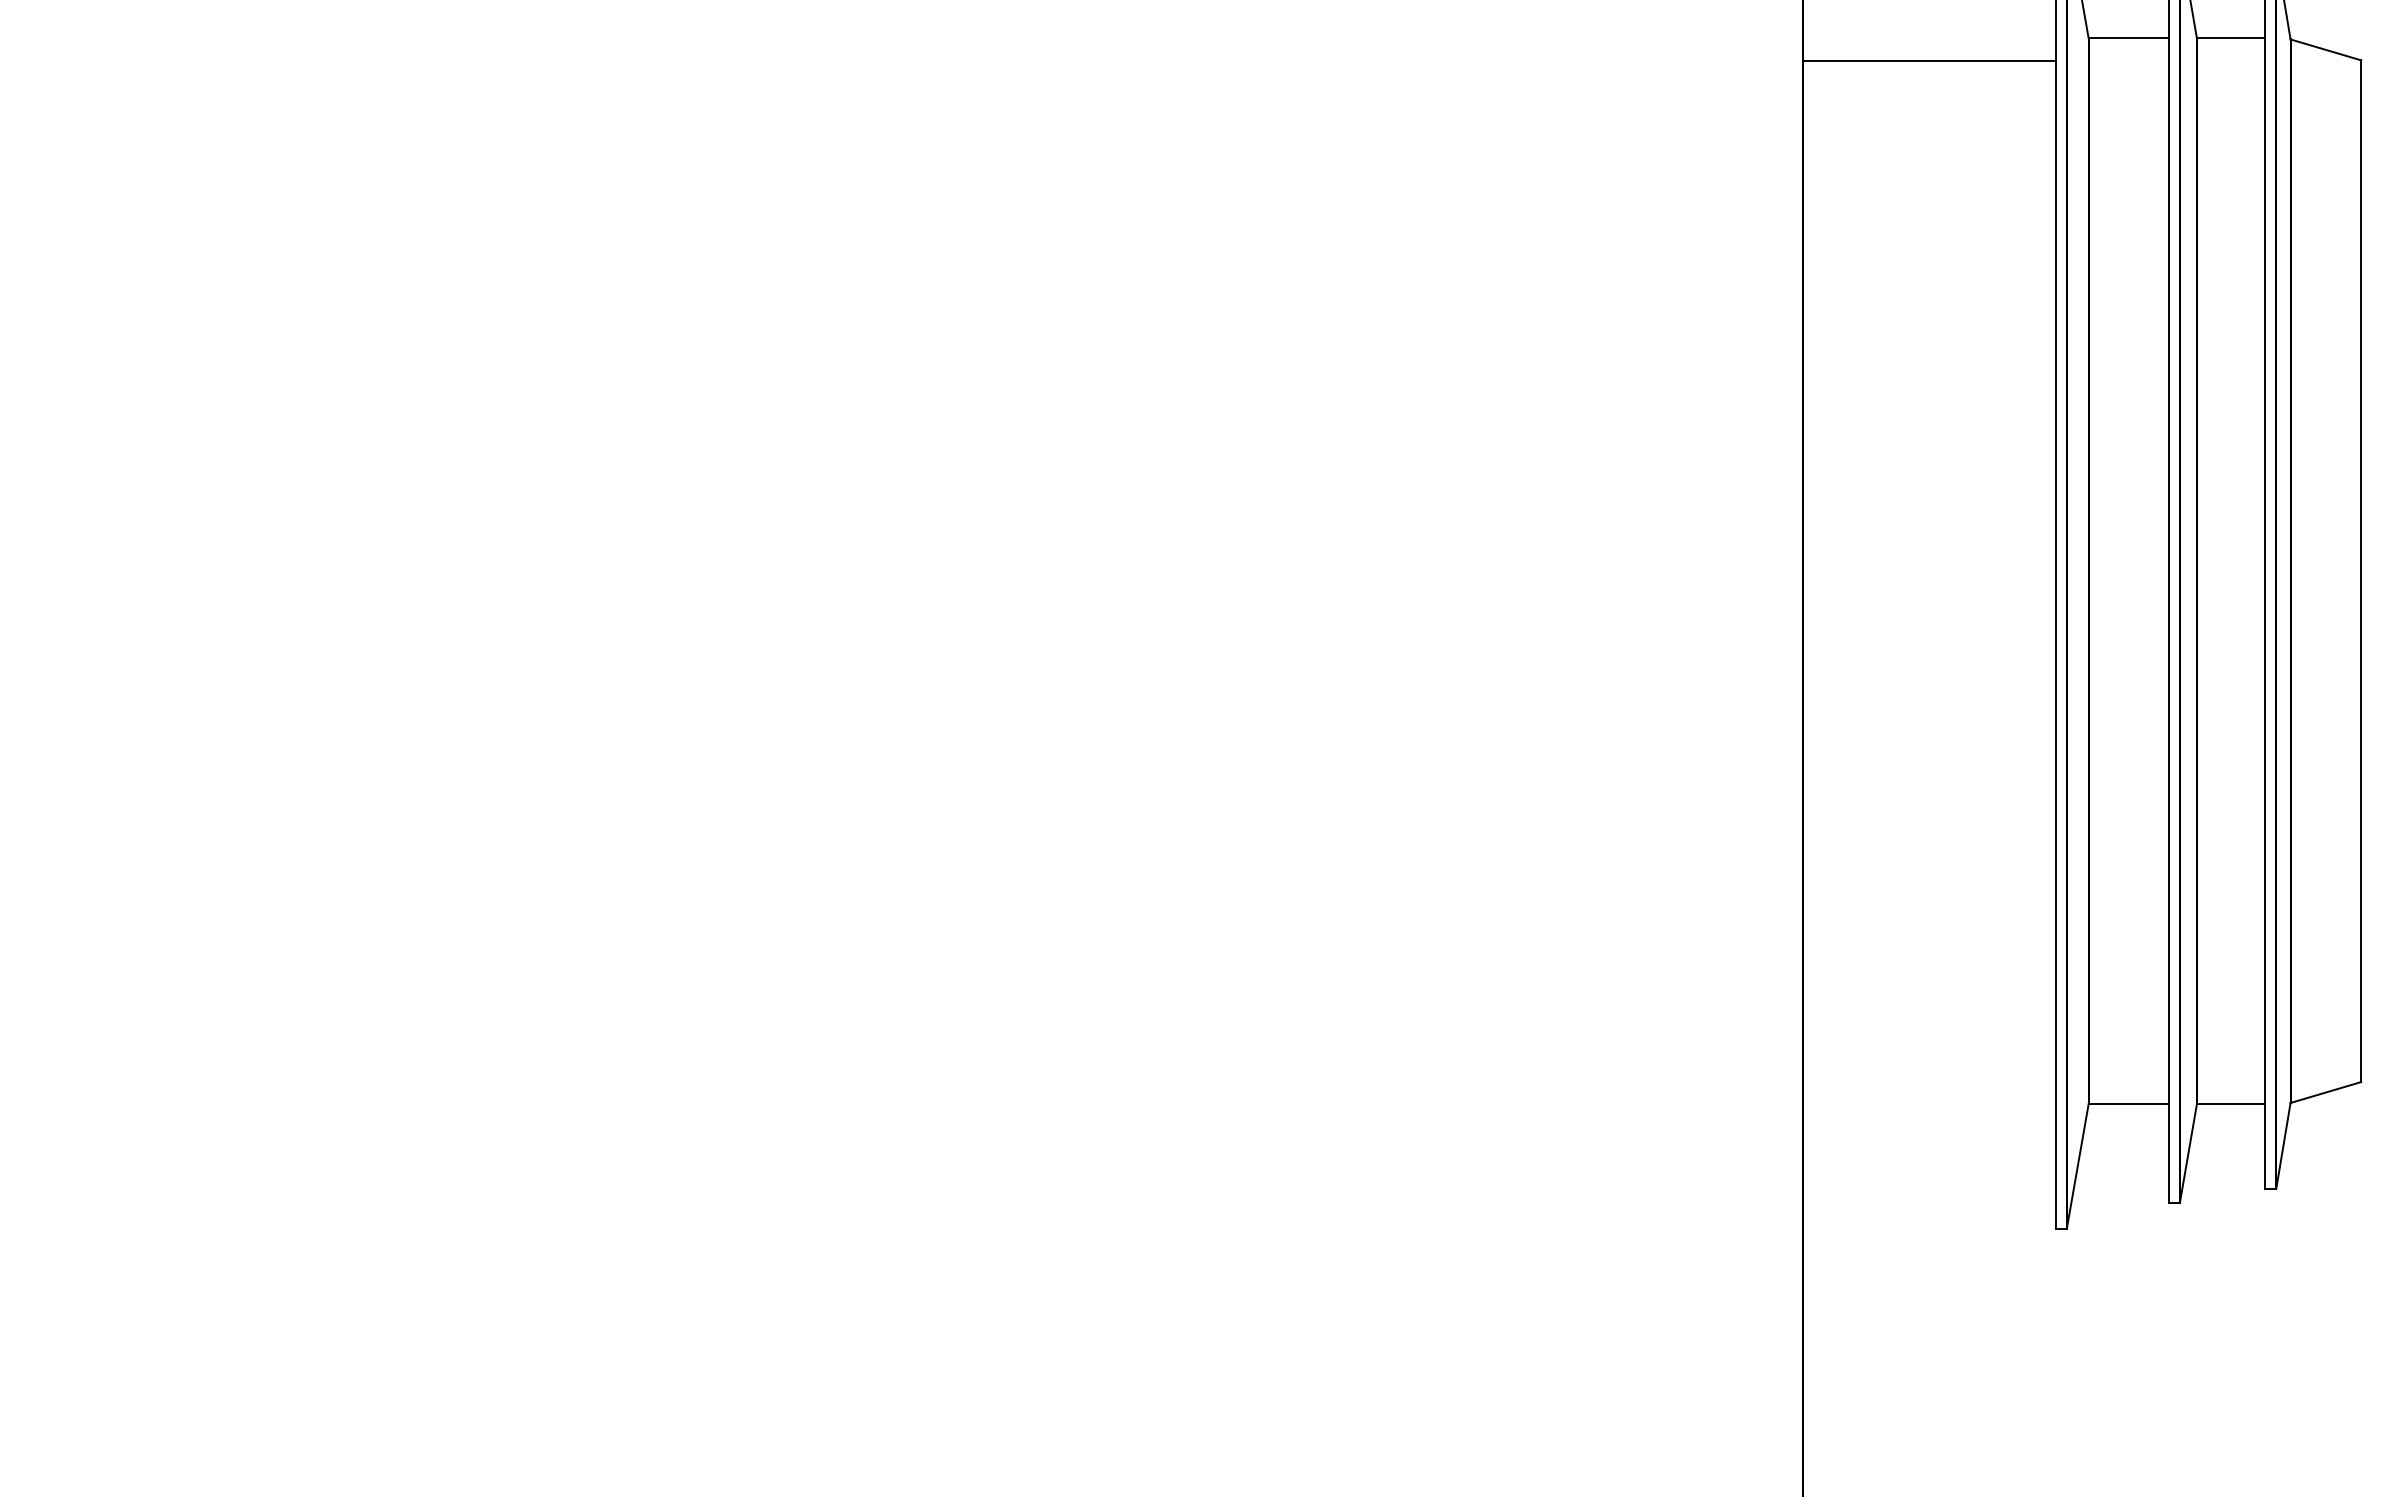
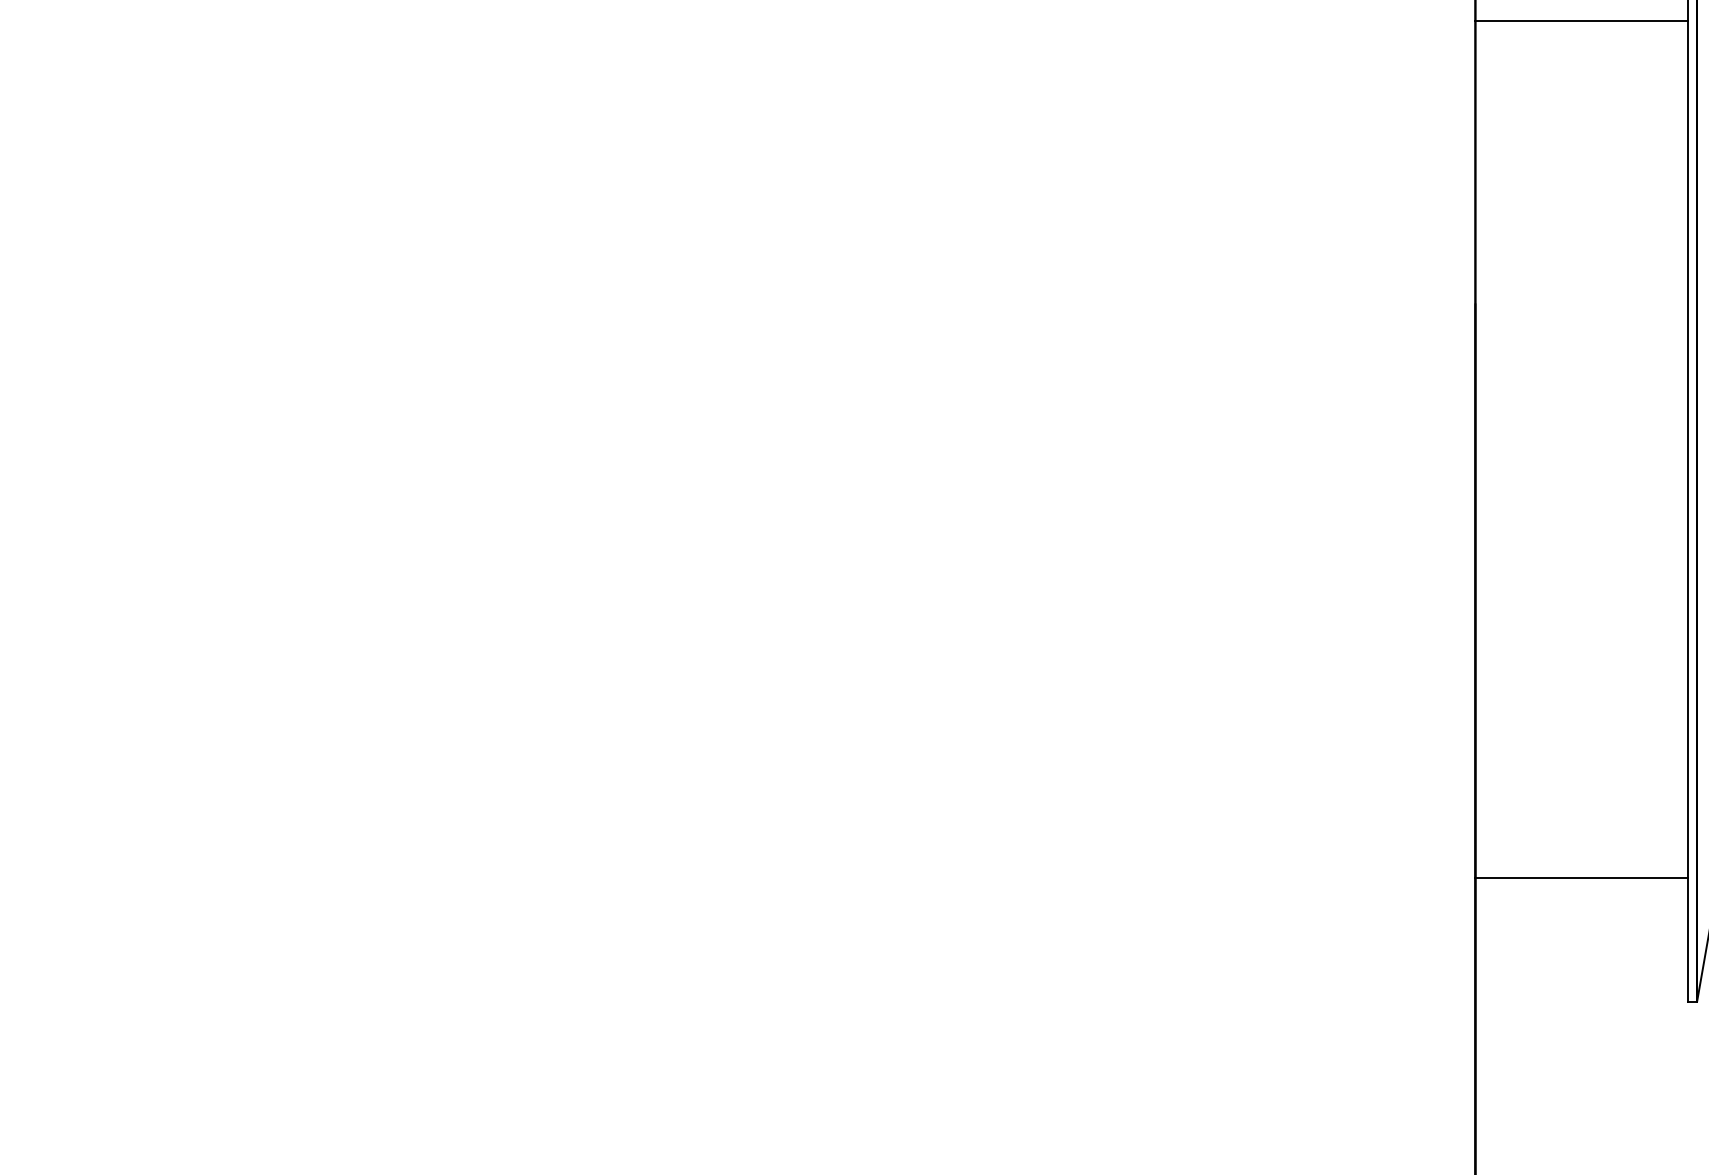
line: (1928, 1081) -> (1580, 877), added

